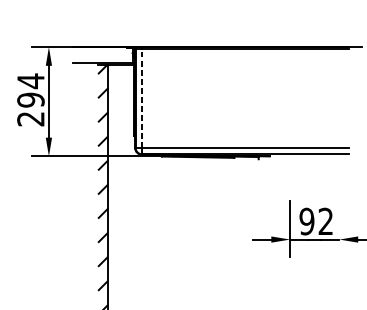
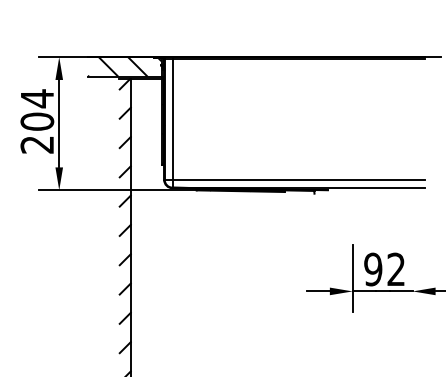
hatch: (102, 54) -> (124, 66), added
line: (141, 97) -> (172, 118), dashed -> solid
text: (31, 99) -> (37, 121), 294 -> 204

